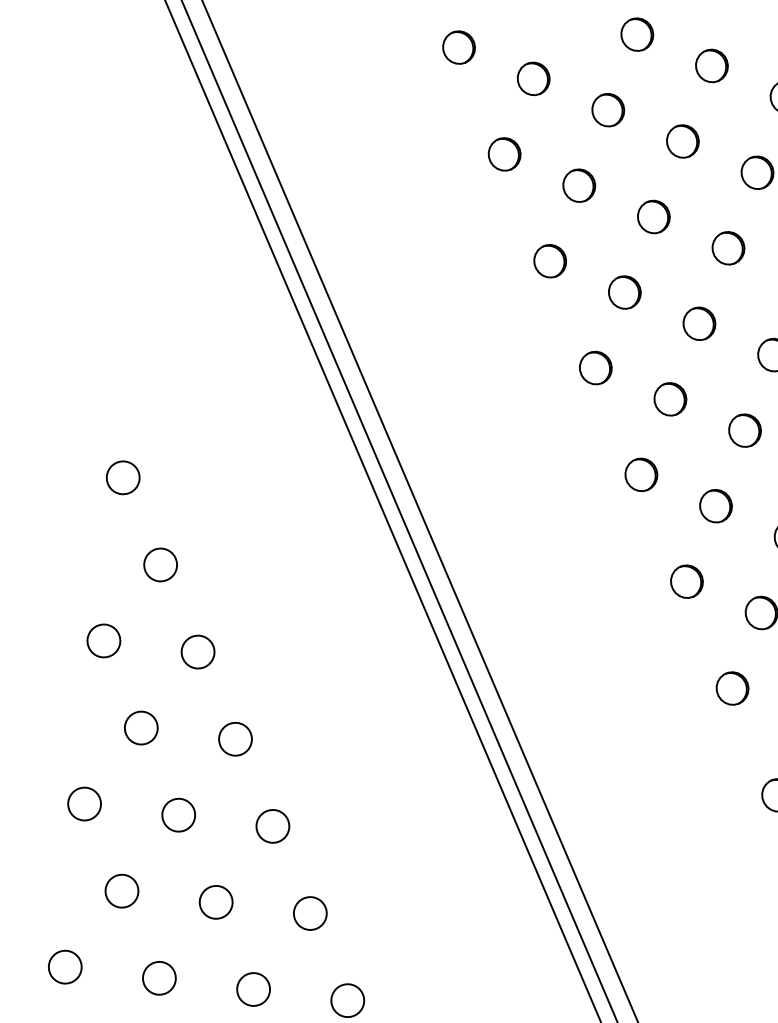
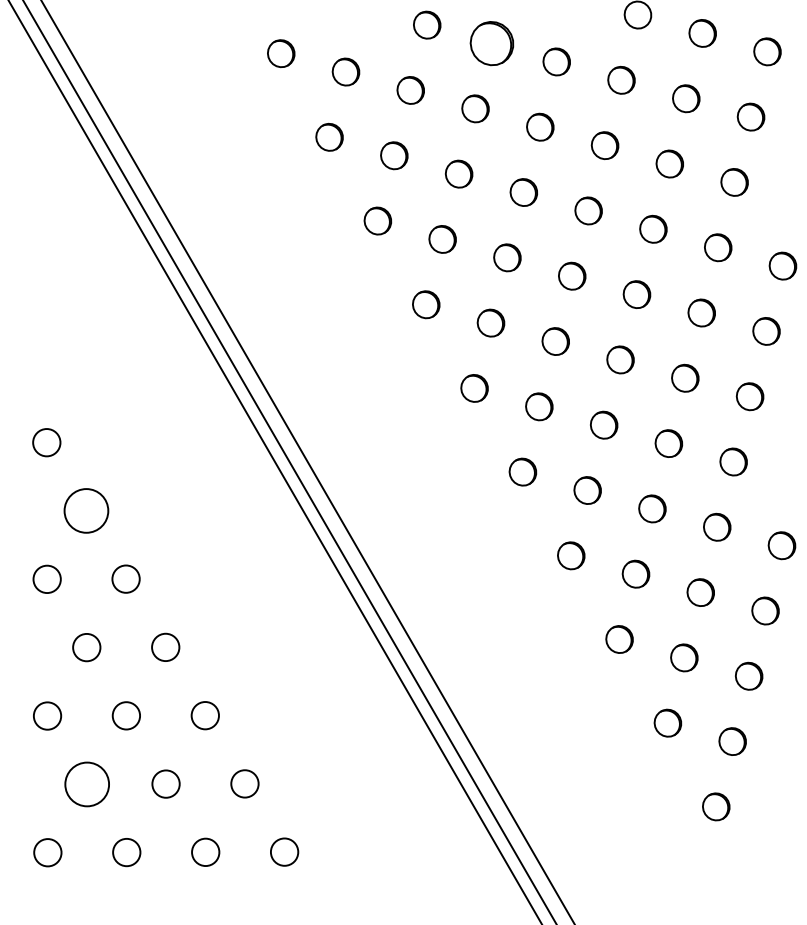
part: (711, 65) -> (491, 43), size x1.6
circle: (160, 564) -> (86, 510), size x1.6
circle: (121, 890) -> (86, 783), size x1.6

